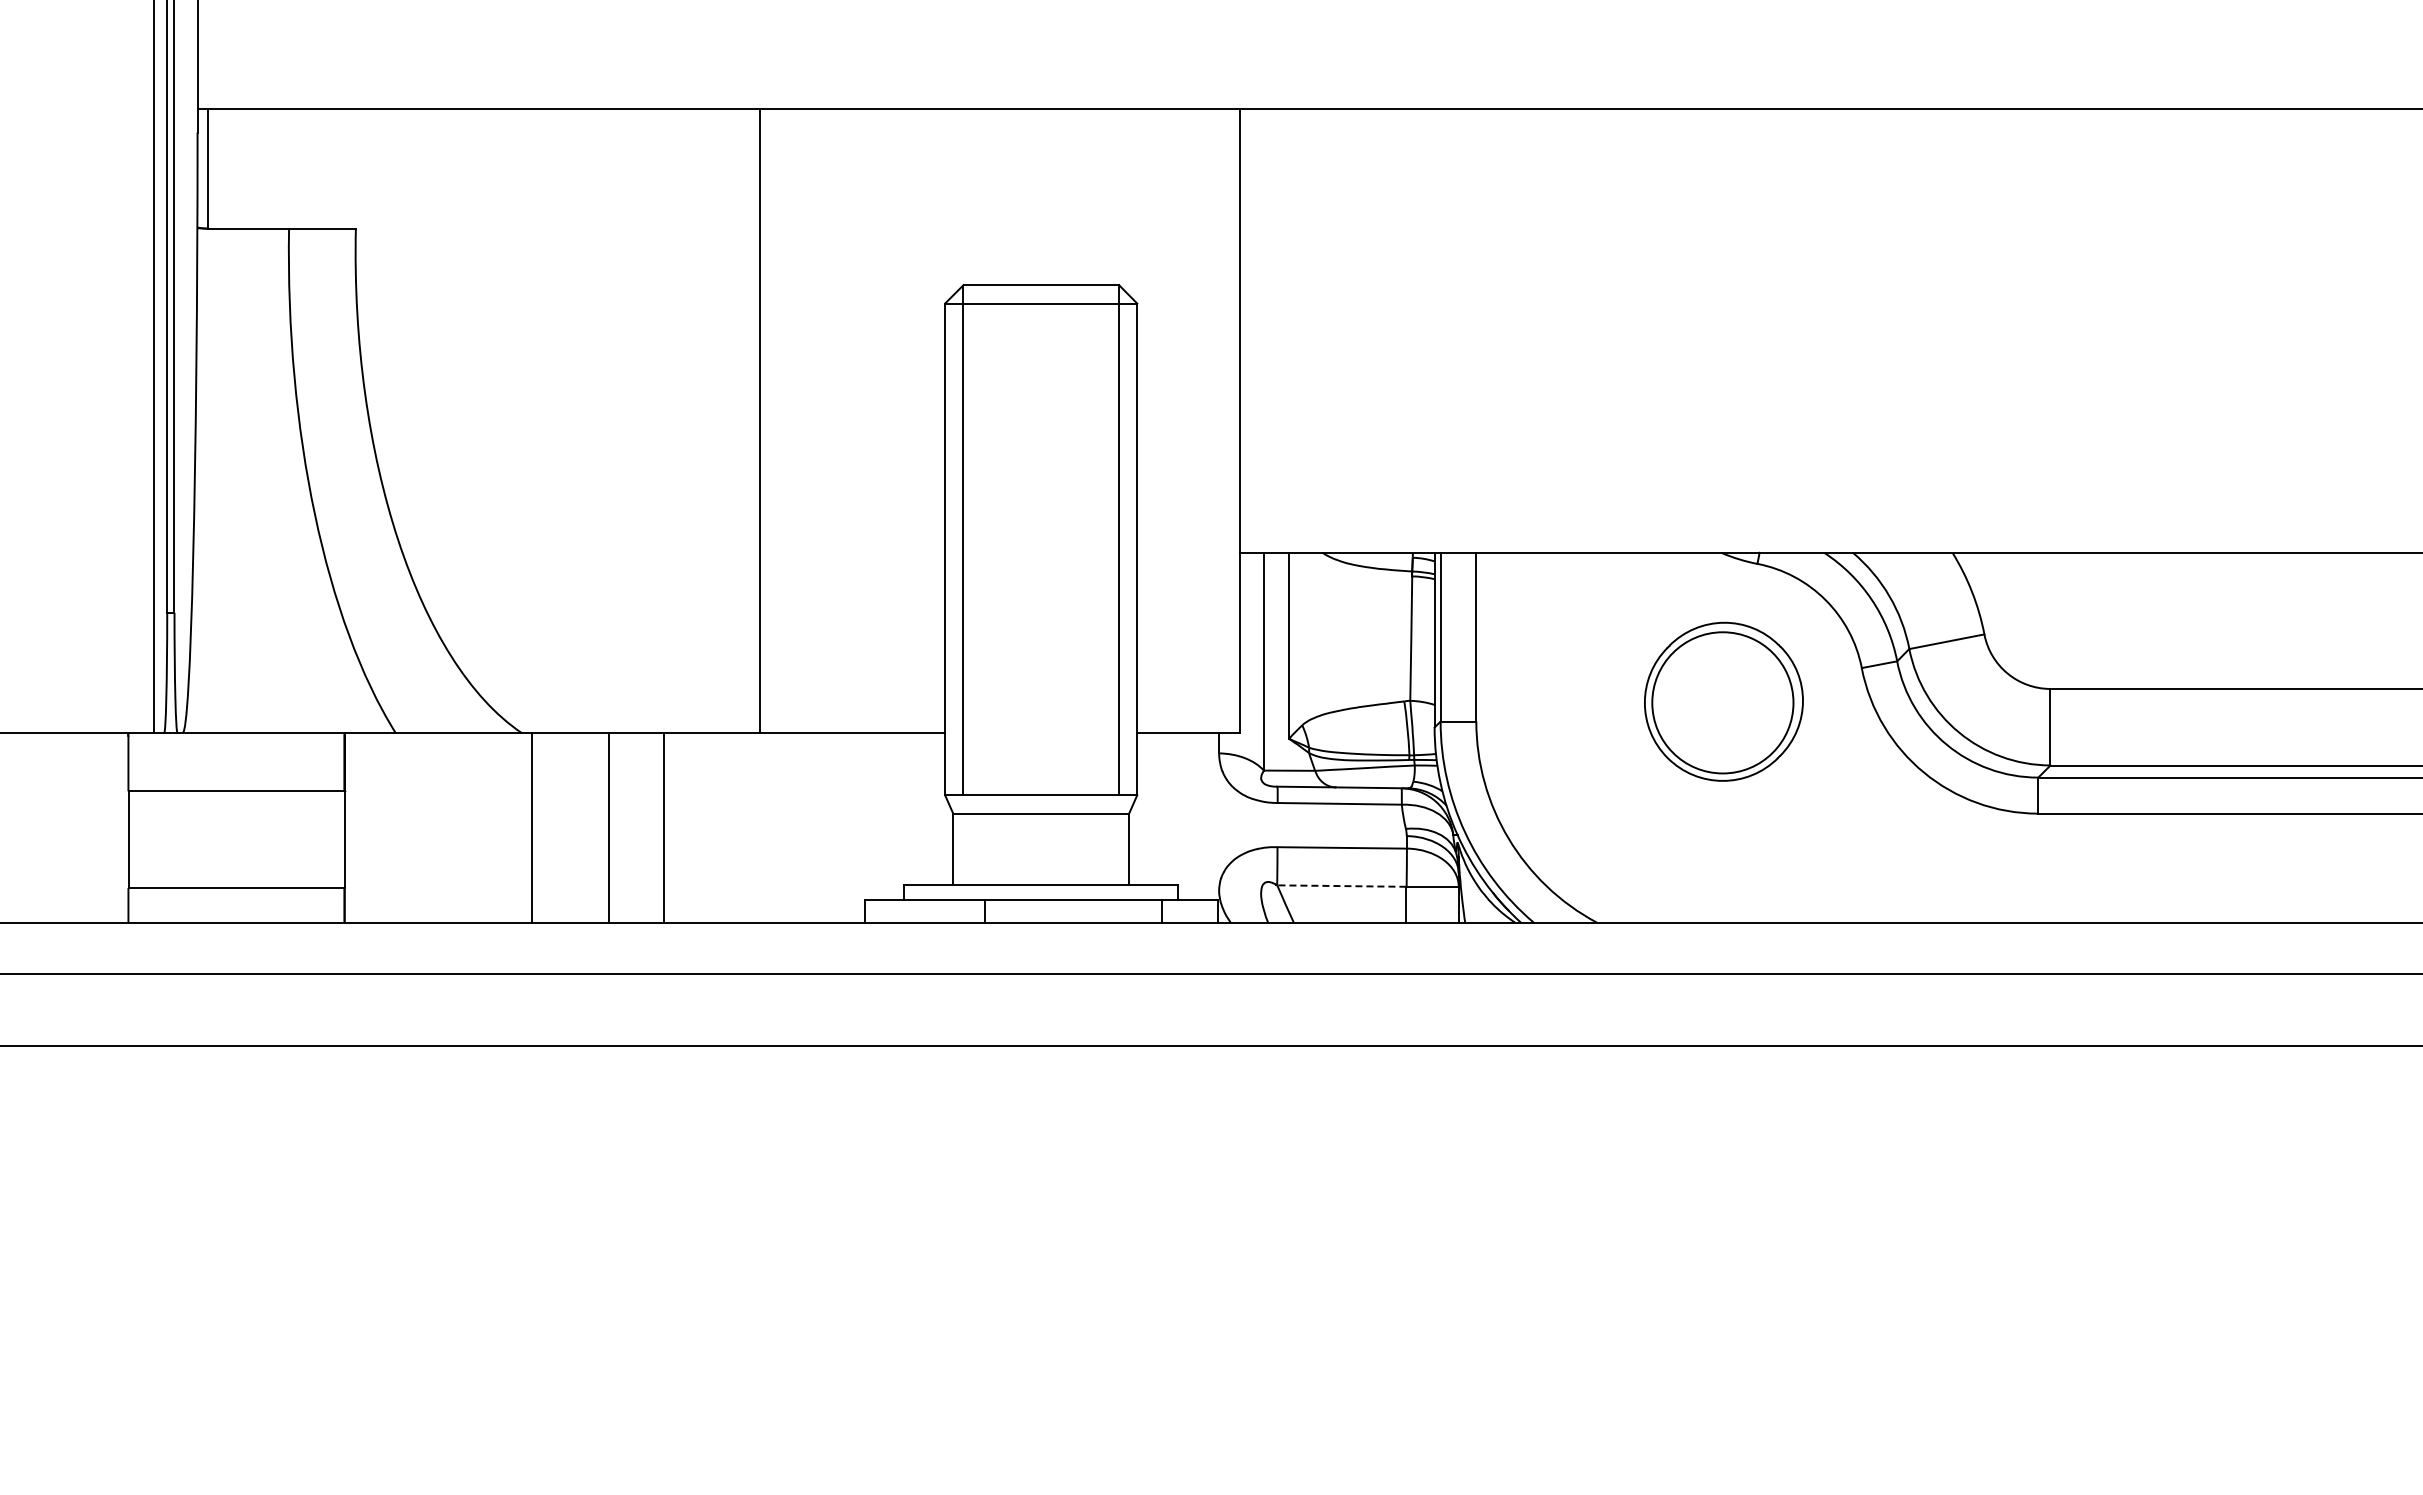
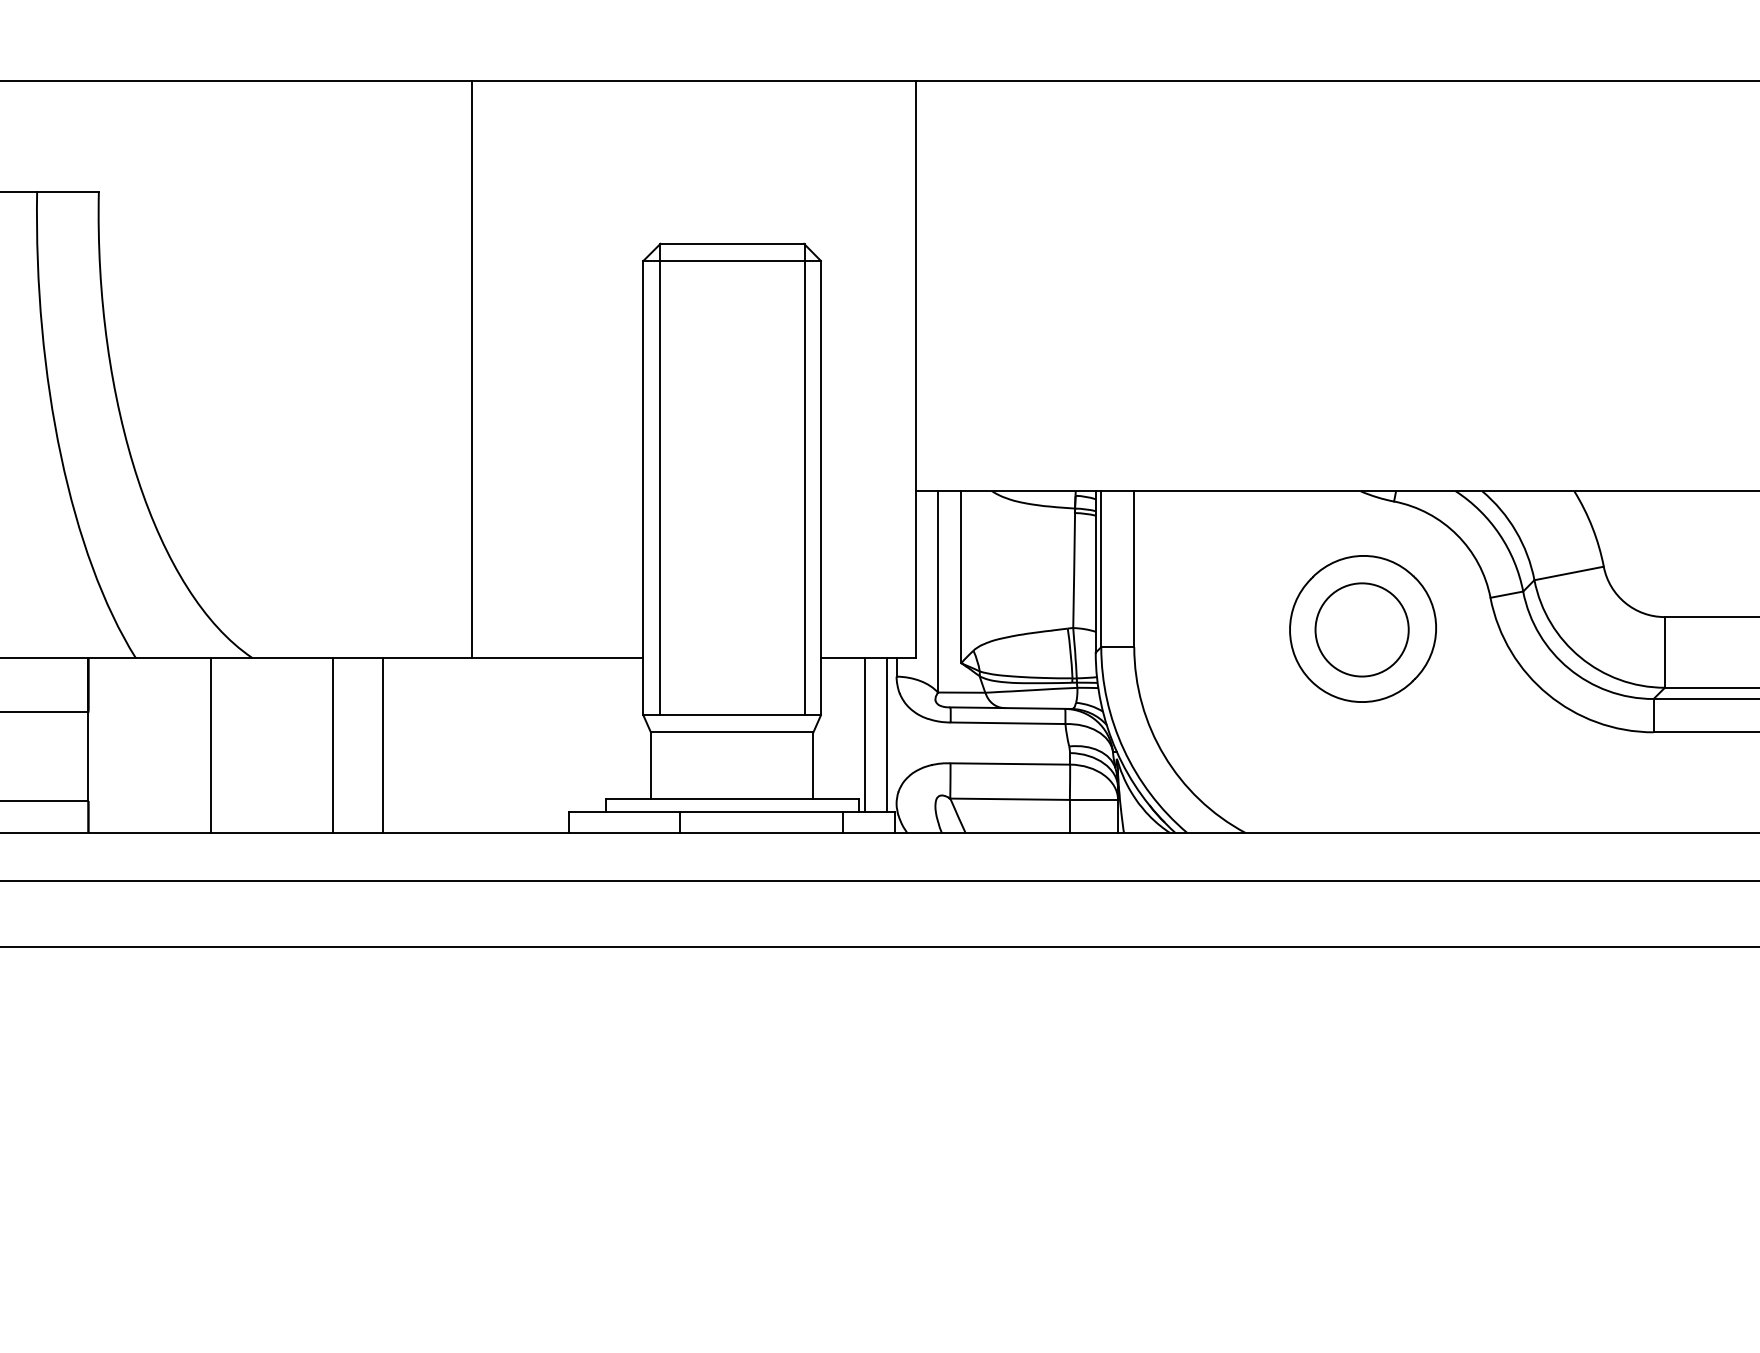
circle: (1722, 702) -> (1361, 629), size x0.71
line: (1185, 815) -> (865, 734), added
line: (1209, 815) -> (887, 734), added
line: (531, 827) -> (210, 745), moved
line: (1341, 886) -> (1009, 799), dashed -> solid

